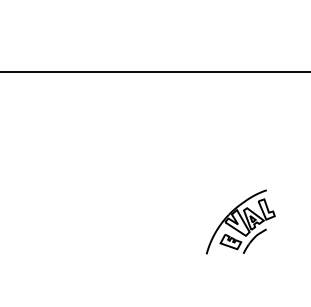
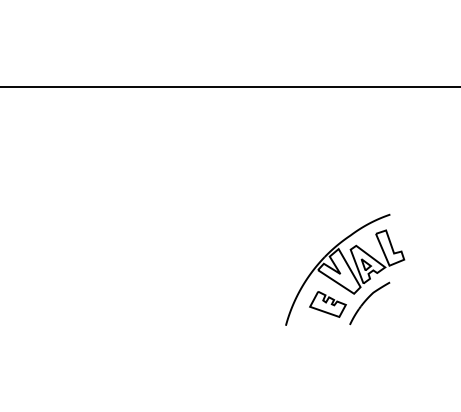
part: (240, 221) -> (345, 269), size x1.43

